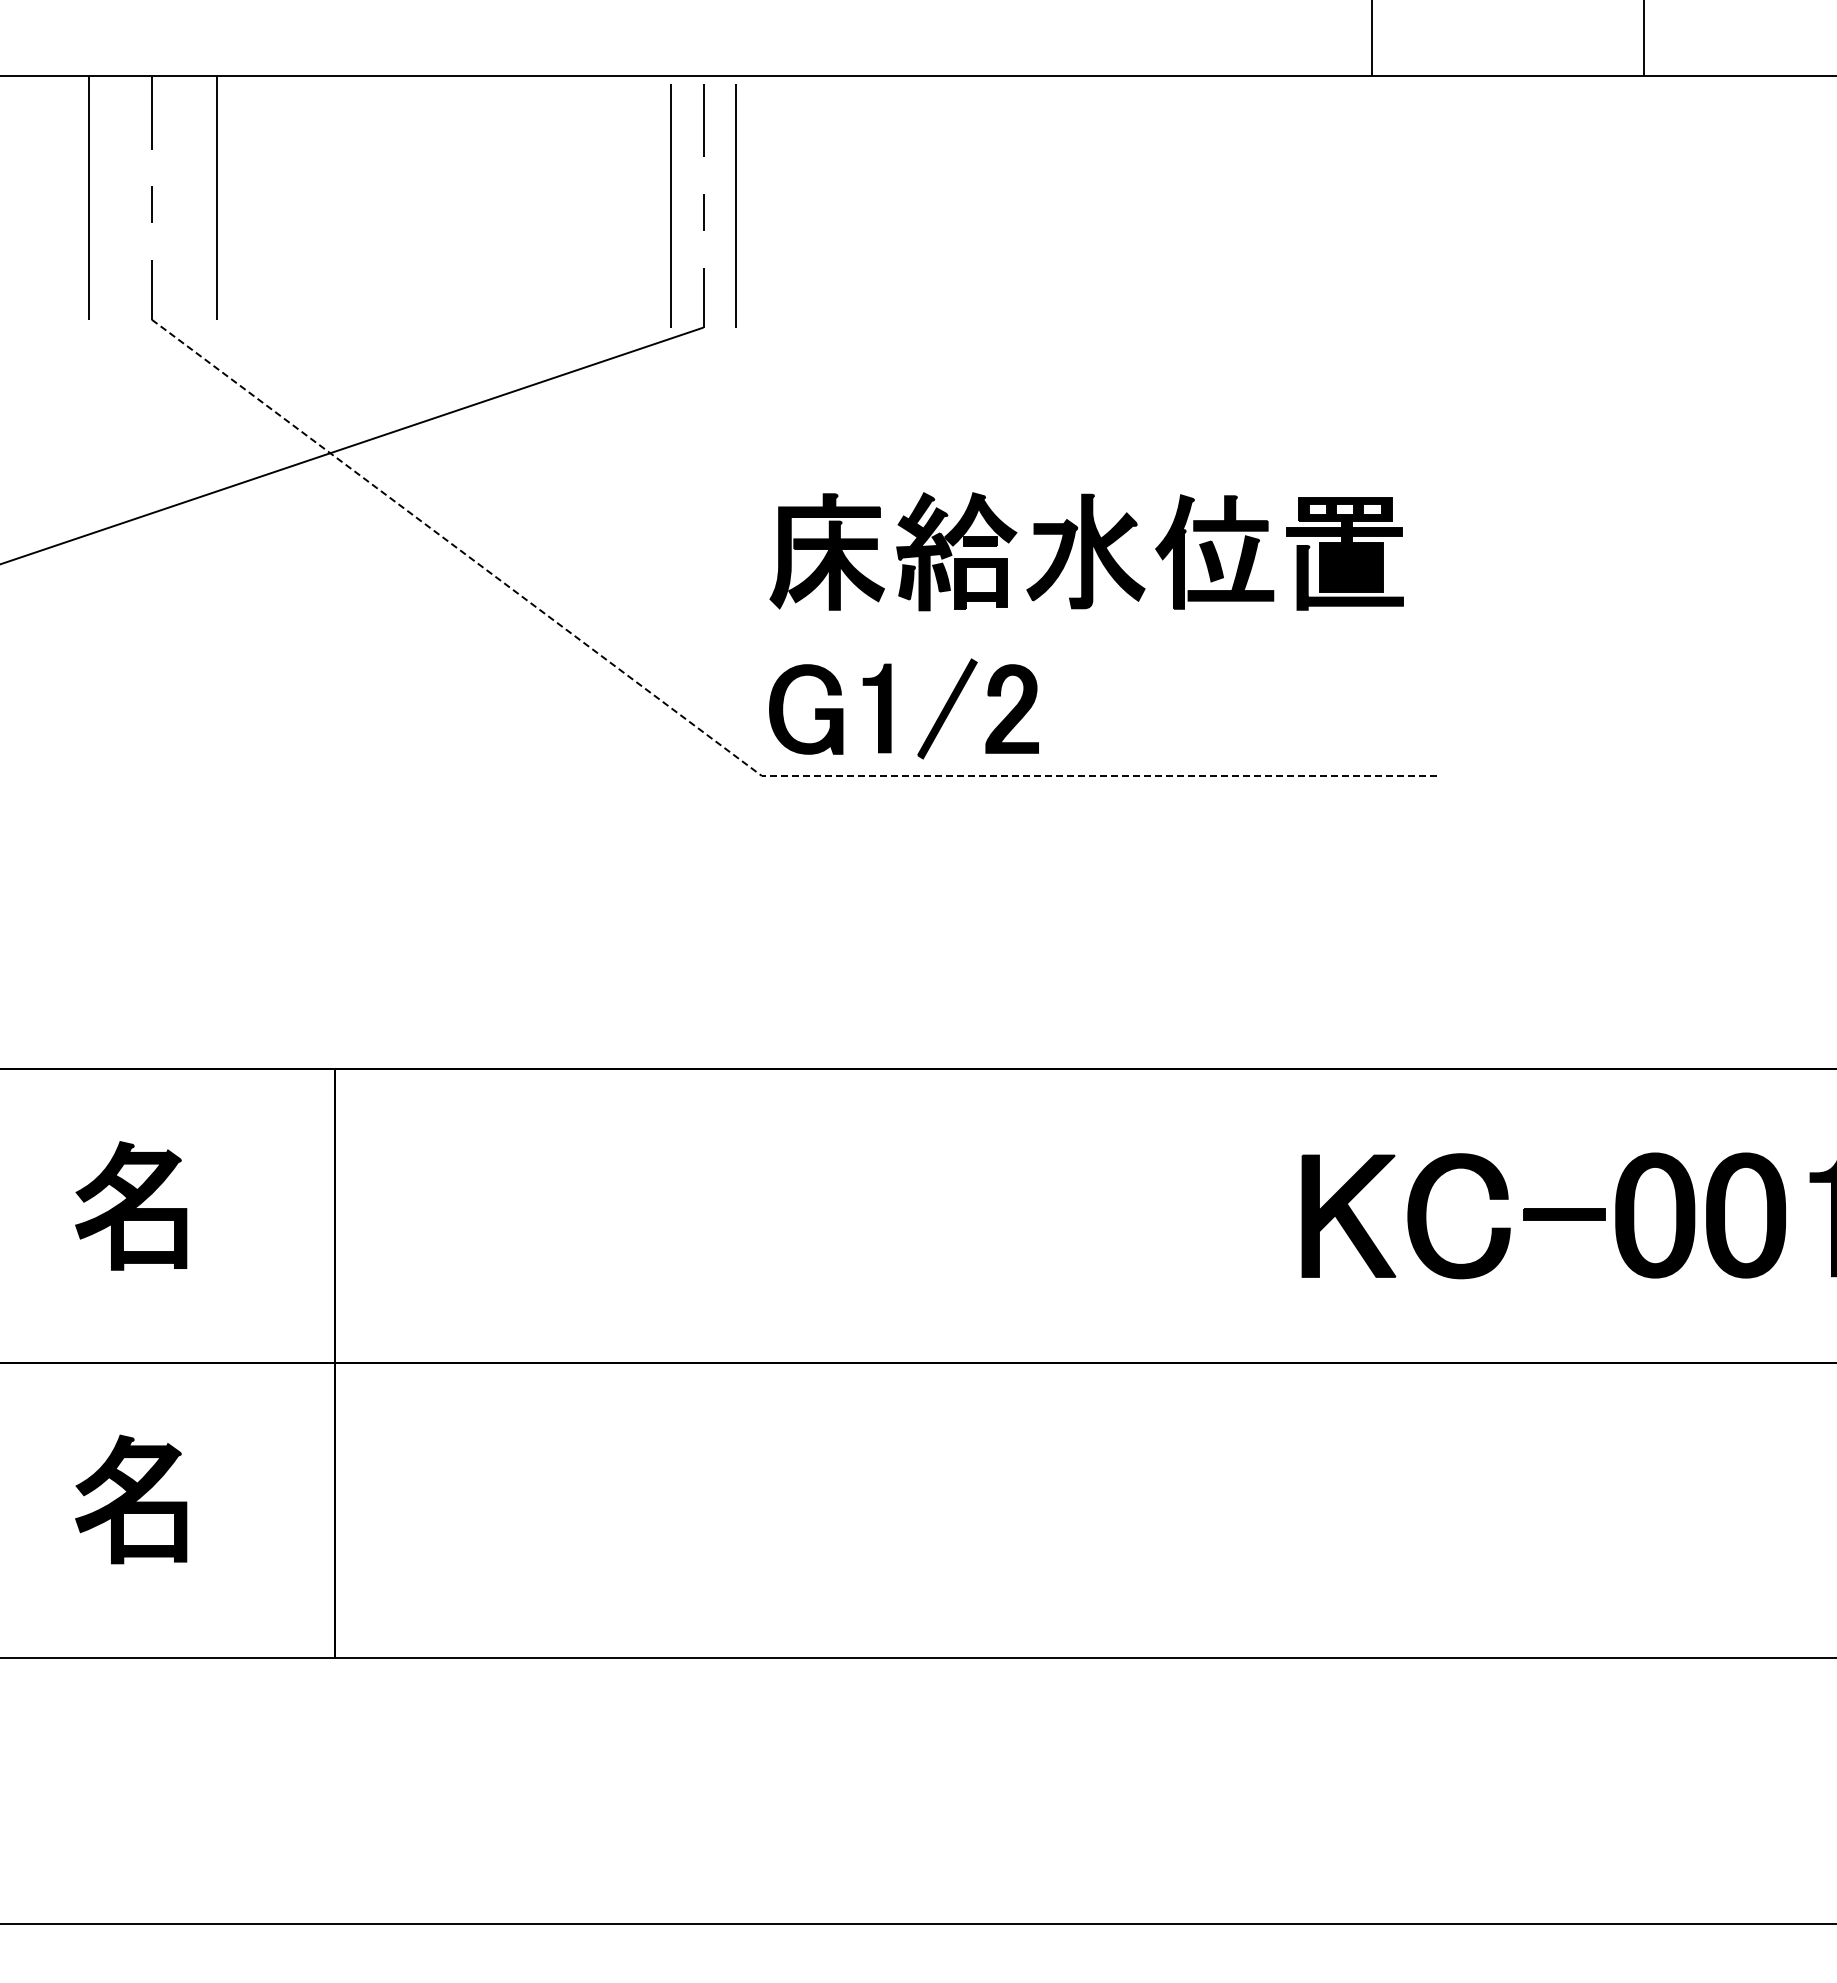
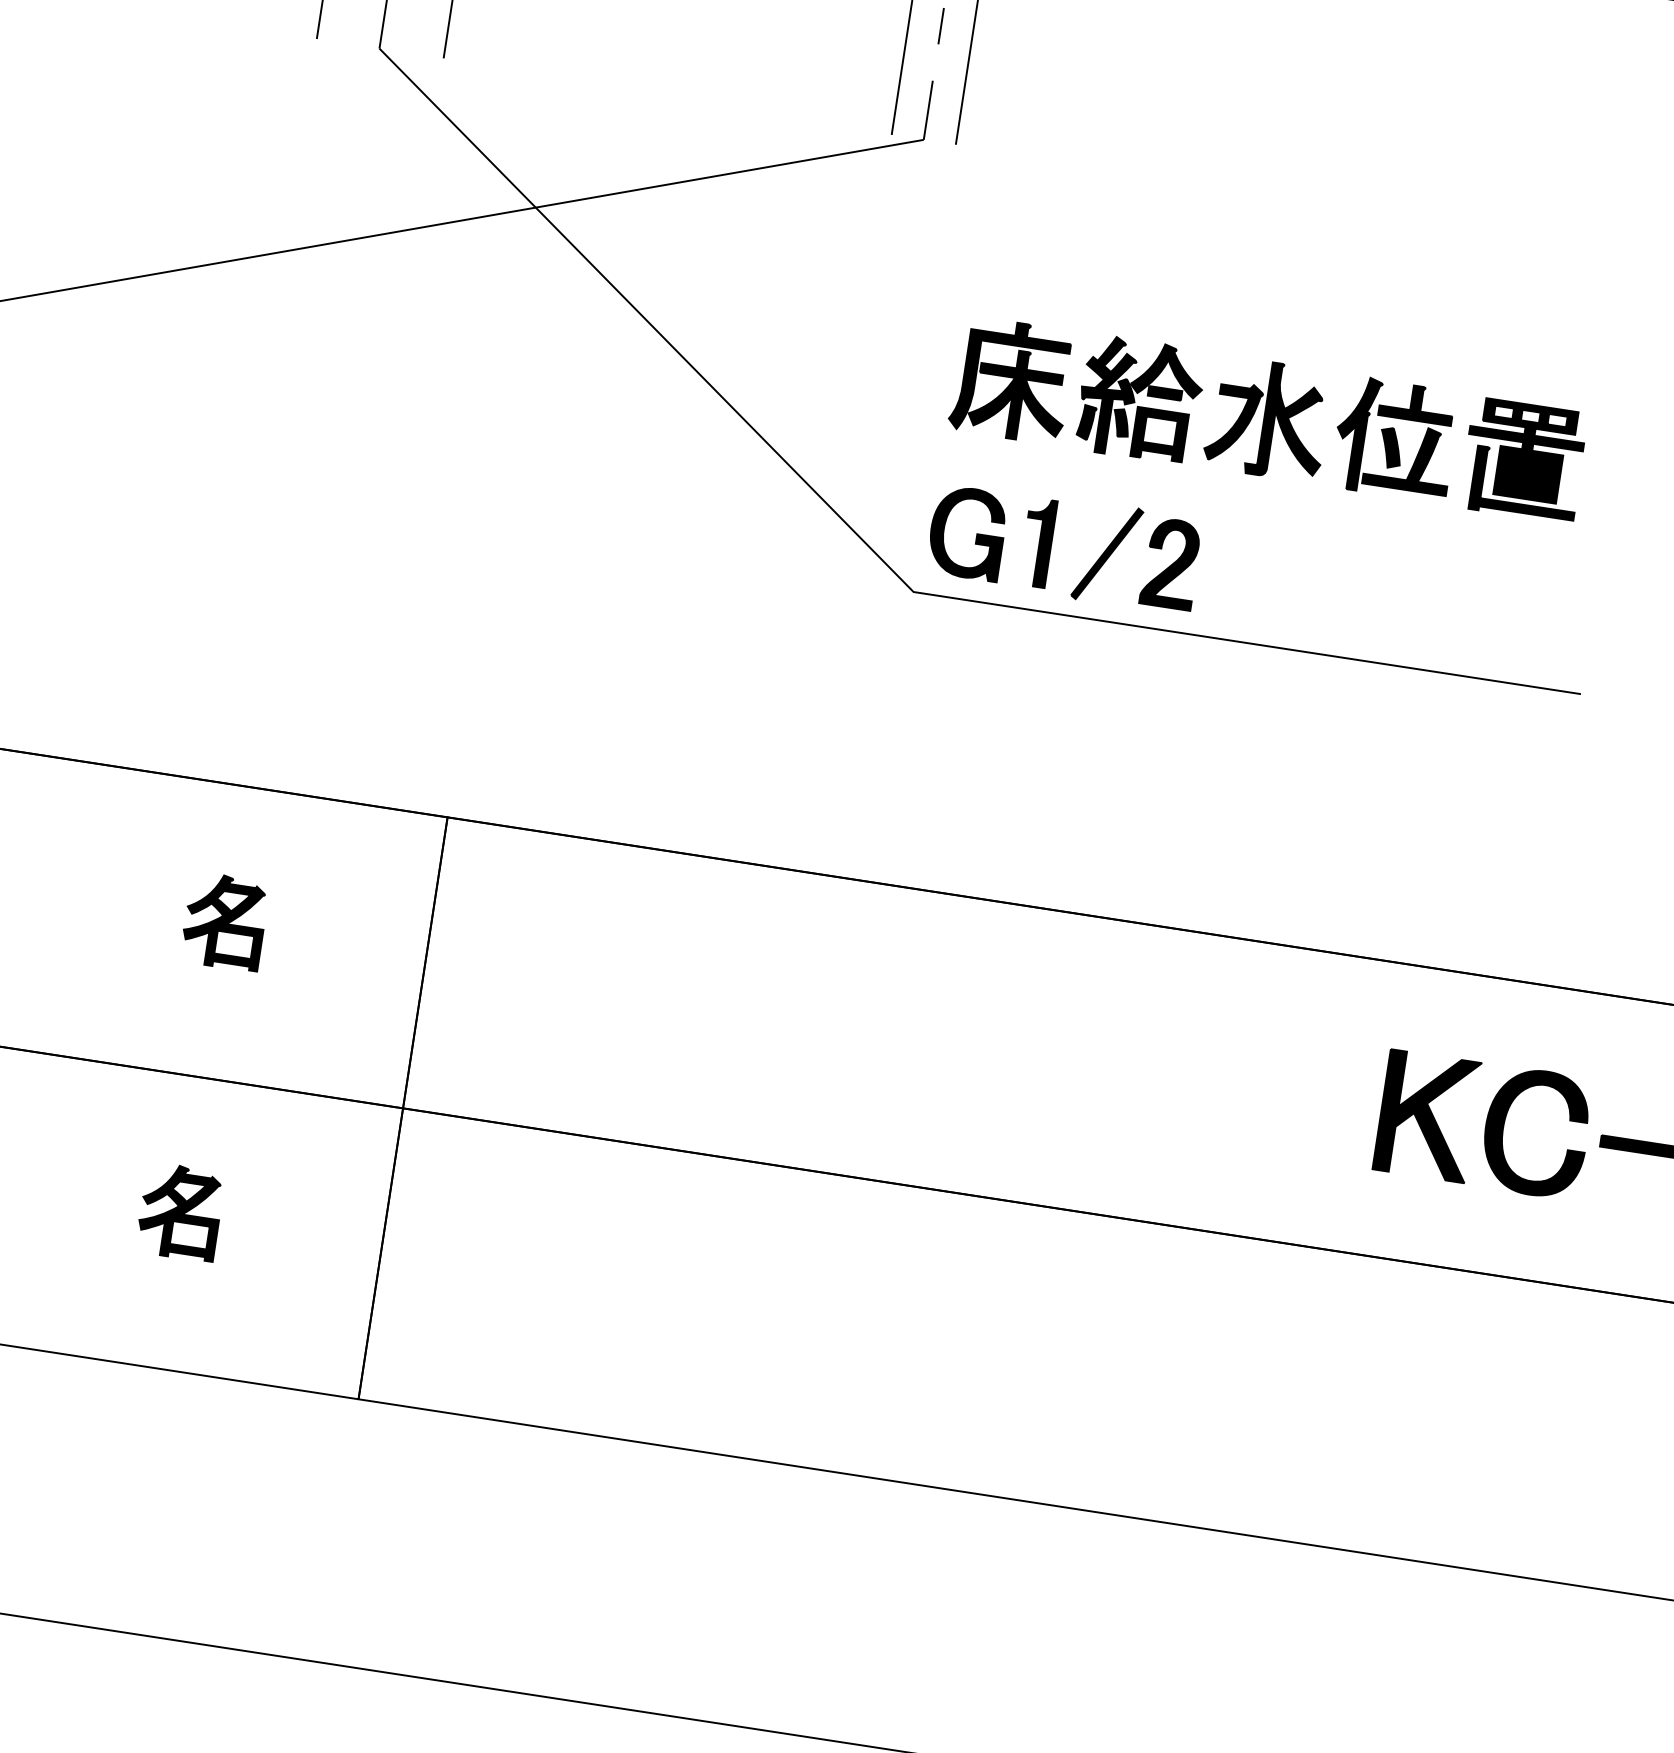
line: (727, 750) -> (883, 561), dashed -> solid
part: (130, 1205) -> (224, 921), size x0.71
part: (130, 1499) -> (179, 1211), size x0.71

